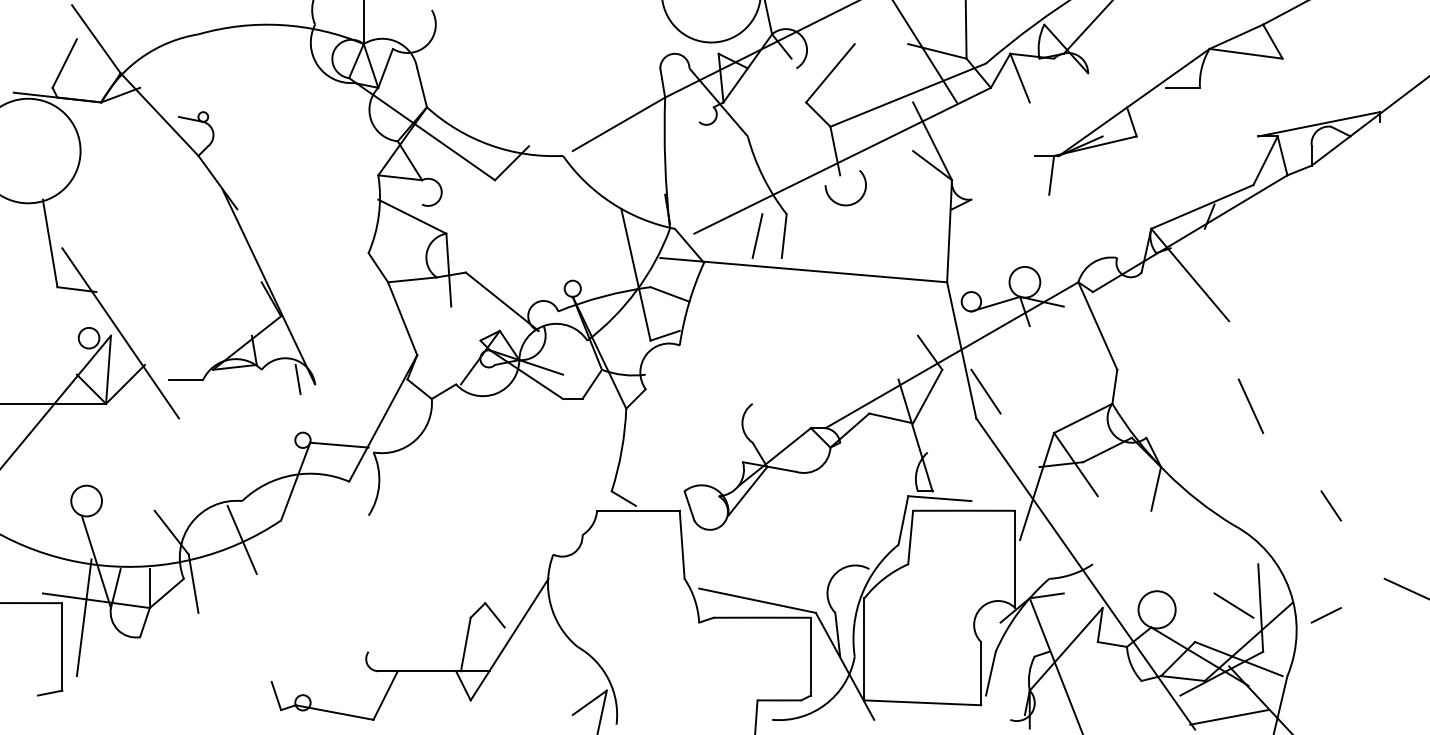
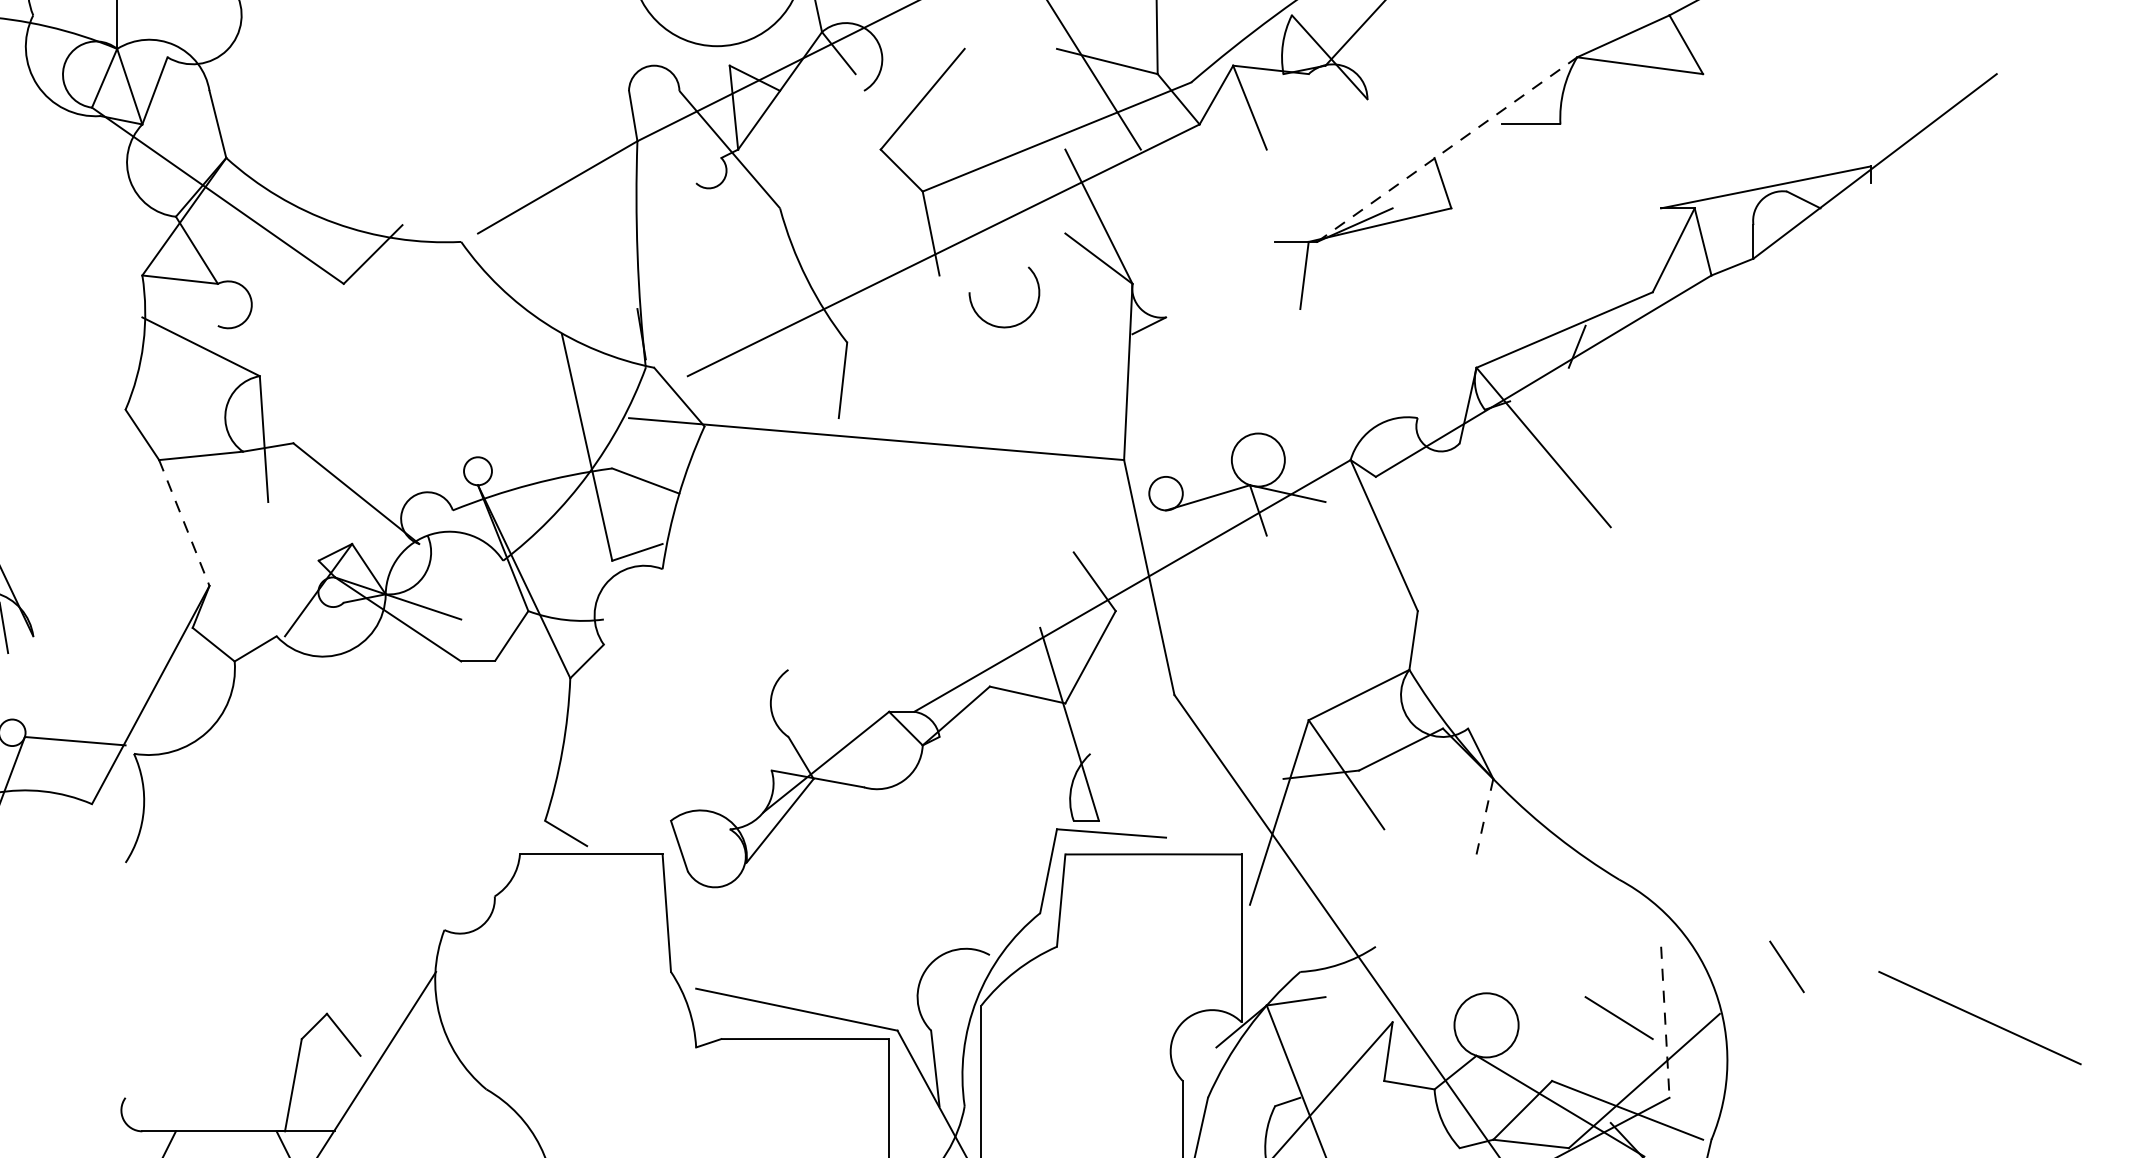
line: (1134, 102) -> (1447, 149), solid -> dashed
arc: (840, 203) -> (995, 324), moved
line: (757, 236) -> (796, 381), removed
line: (402, 319) -> (184, 524), solid -> dashed
line: (985, 391) -> (1190, 648), removed
line: (1250, 406) -> (1647, 674), removed
line: (1156, 489) -> (1485, 817), solid -> dashed
line: (1330, 505) -> (1785, 966), moved
line: (1260, 608) -> (1664, 1023), solid -> dashed
line: (1325, 615) -> (1777, 1035), removed

